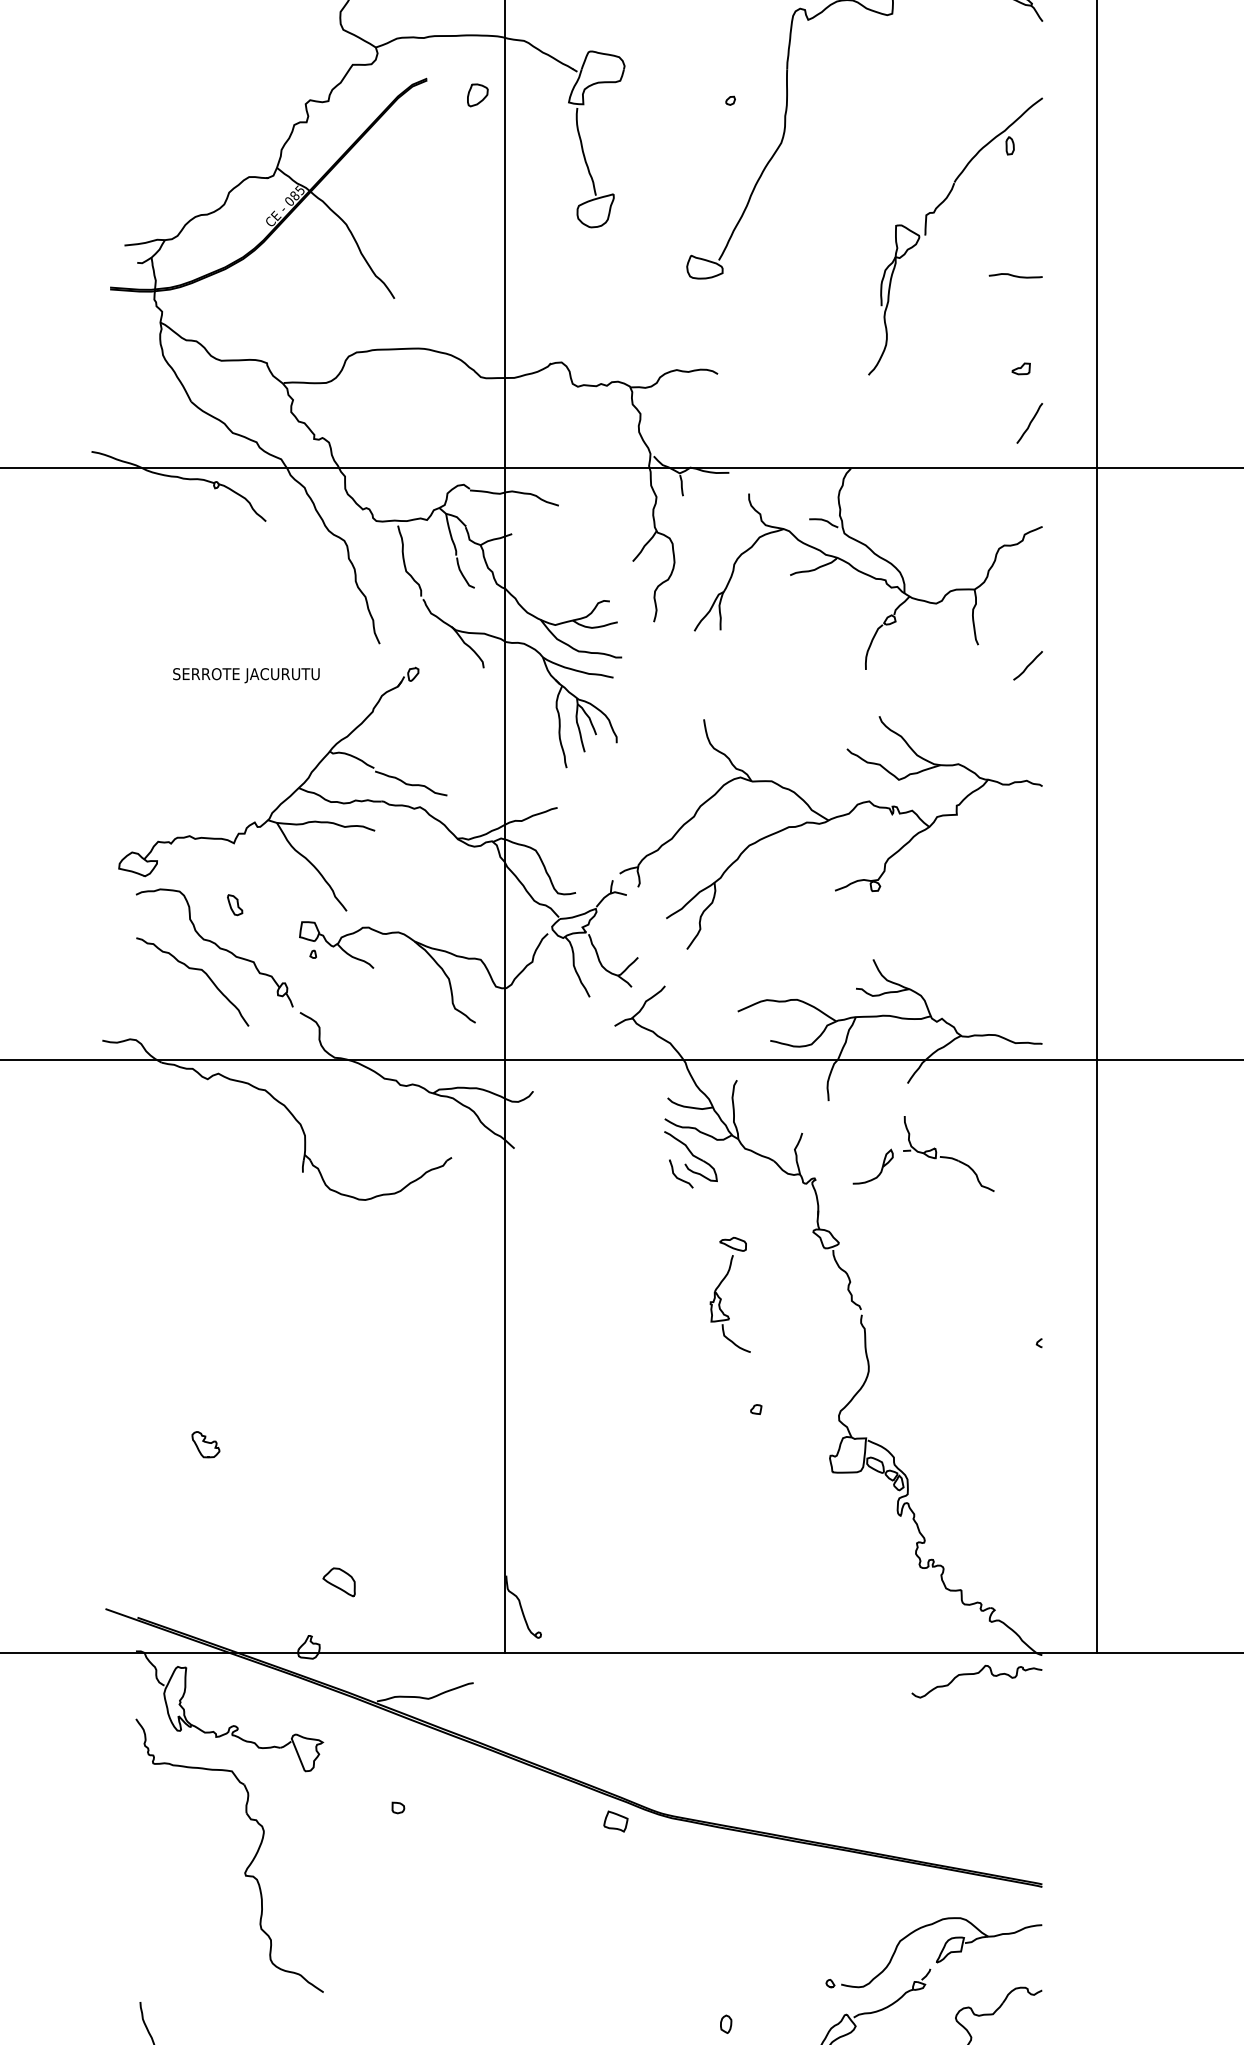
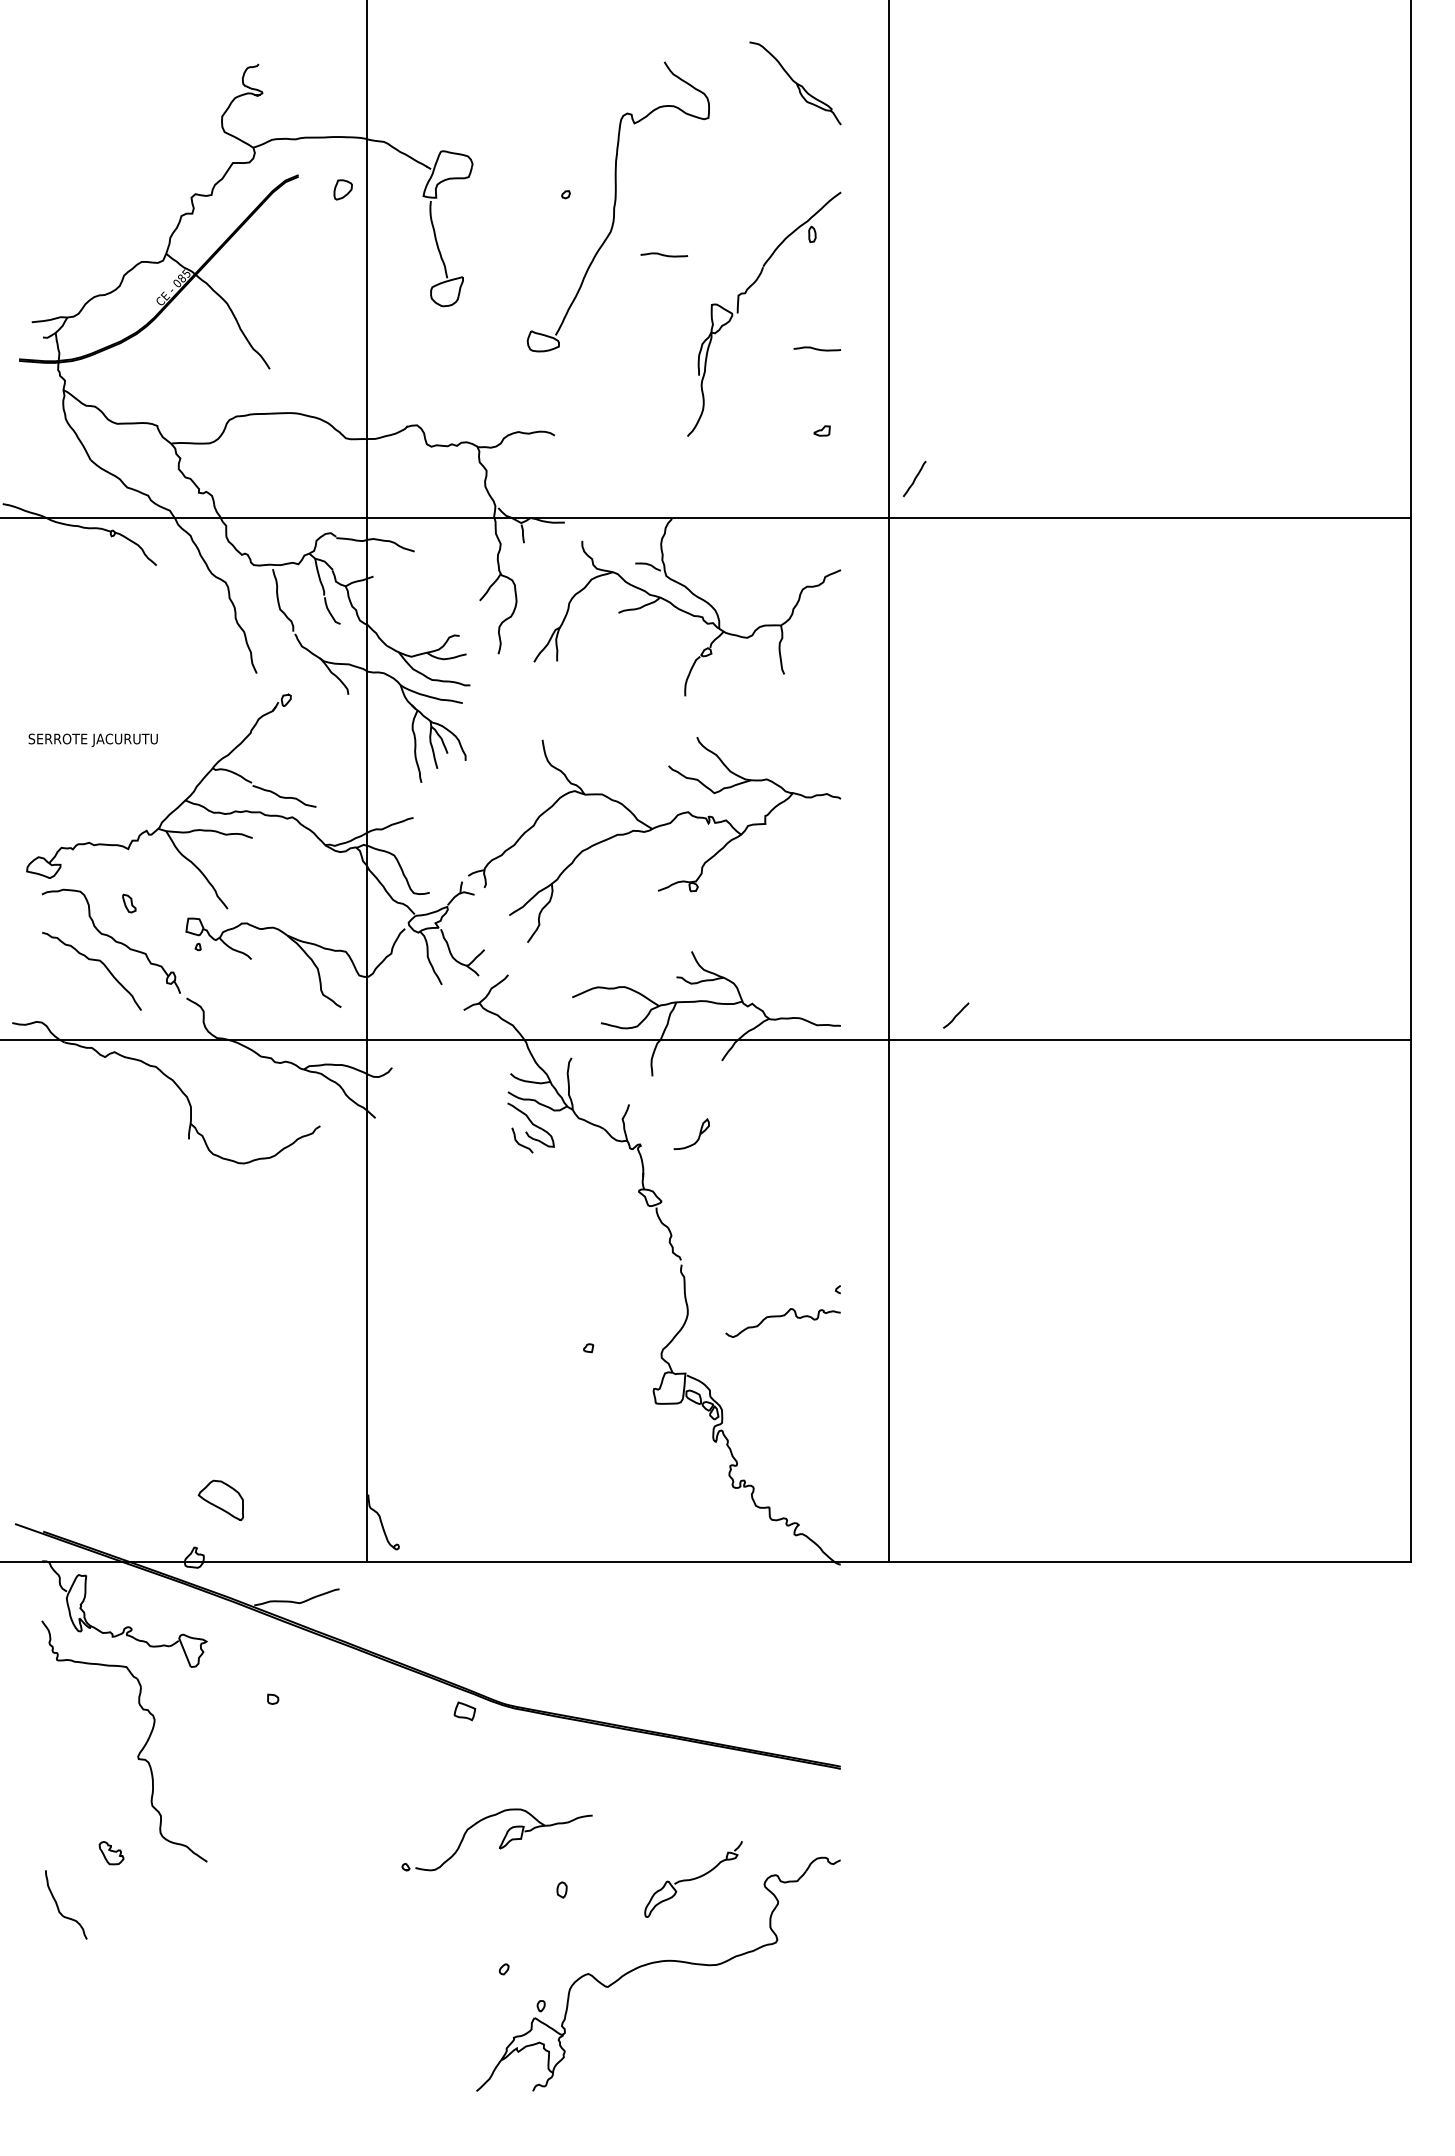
curve: (842, 168) -> (664, 254), added
line: (1029, 422) -> (914, 478), moved
curve: (1028, 665) -> (956, 1015), moved
text: (245, 674) -> (92, 739), moved
part: (949, 1153) -> (758, 1122), removed
part: (722, 1298) -> (558, 1250), removed
part: (205, 1445) -> (111, 1853), moved
part: (338, 1582) -> (220, 1500), size x1.6
curve: (973, 1675) -> (780, 1317), moved
part: (933, 1952) -> (496, 1839), moved

